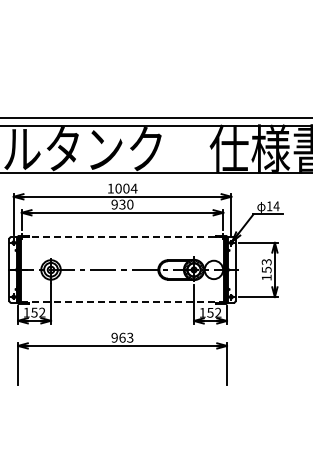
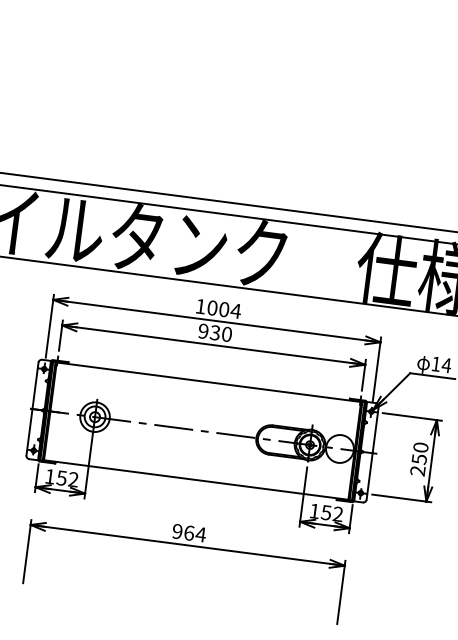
line: (123, 237) -> (210, 382), dashed -> solid
text: (266, 269) -> (419, 458), 153 -> 250
line: (123, 302) -> (197, 480), dashed -> solid
text: (129, 337) -> (199, 534), 963 -> 964

